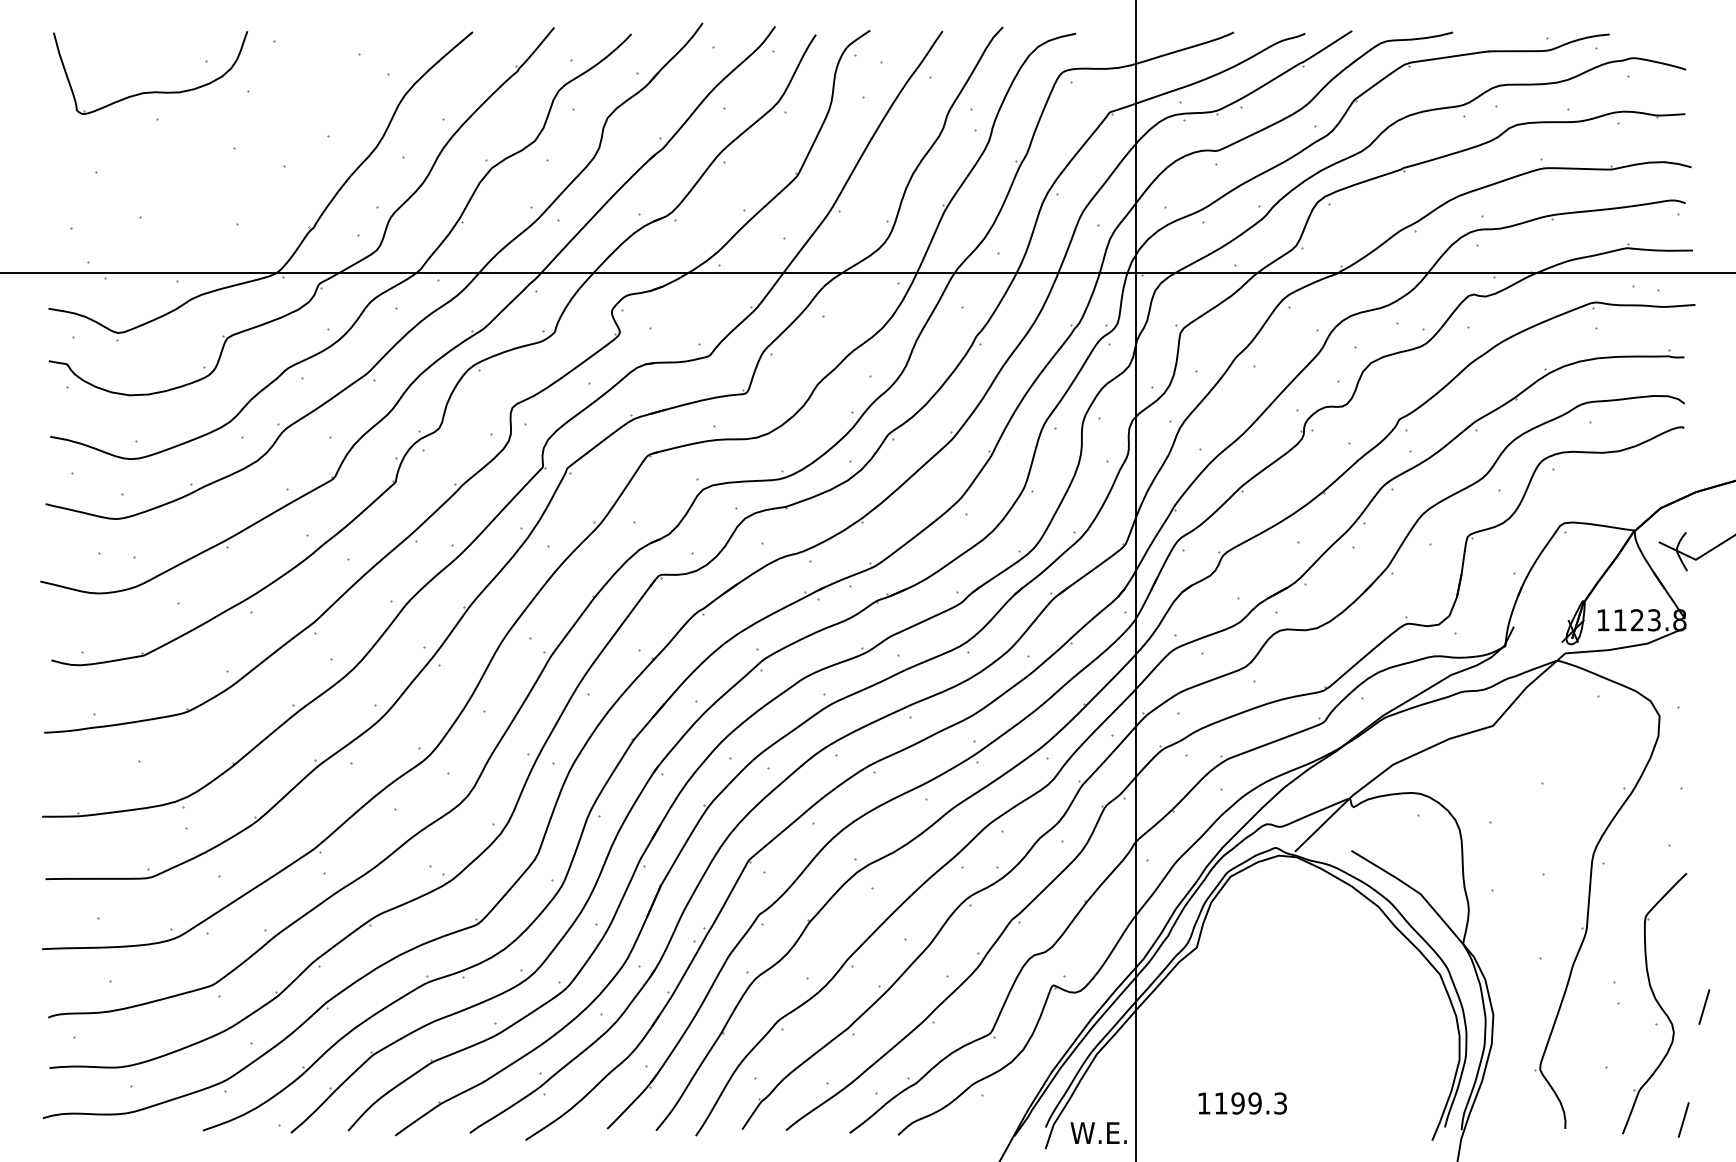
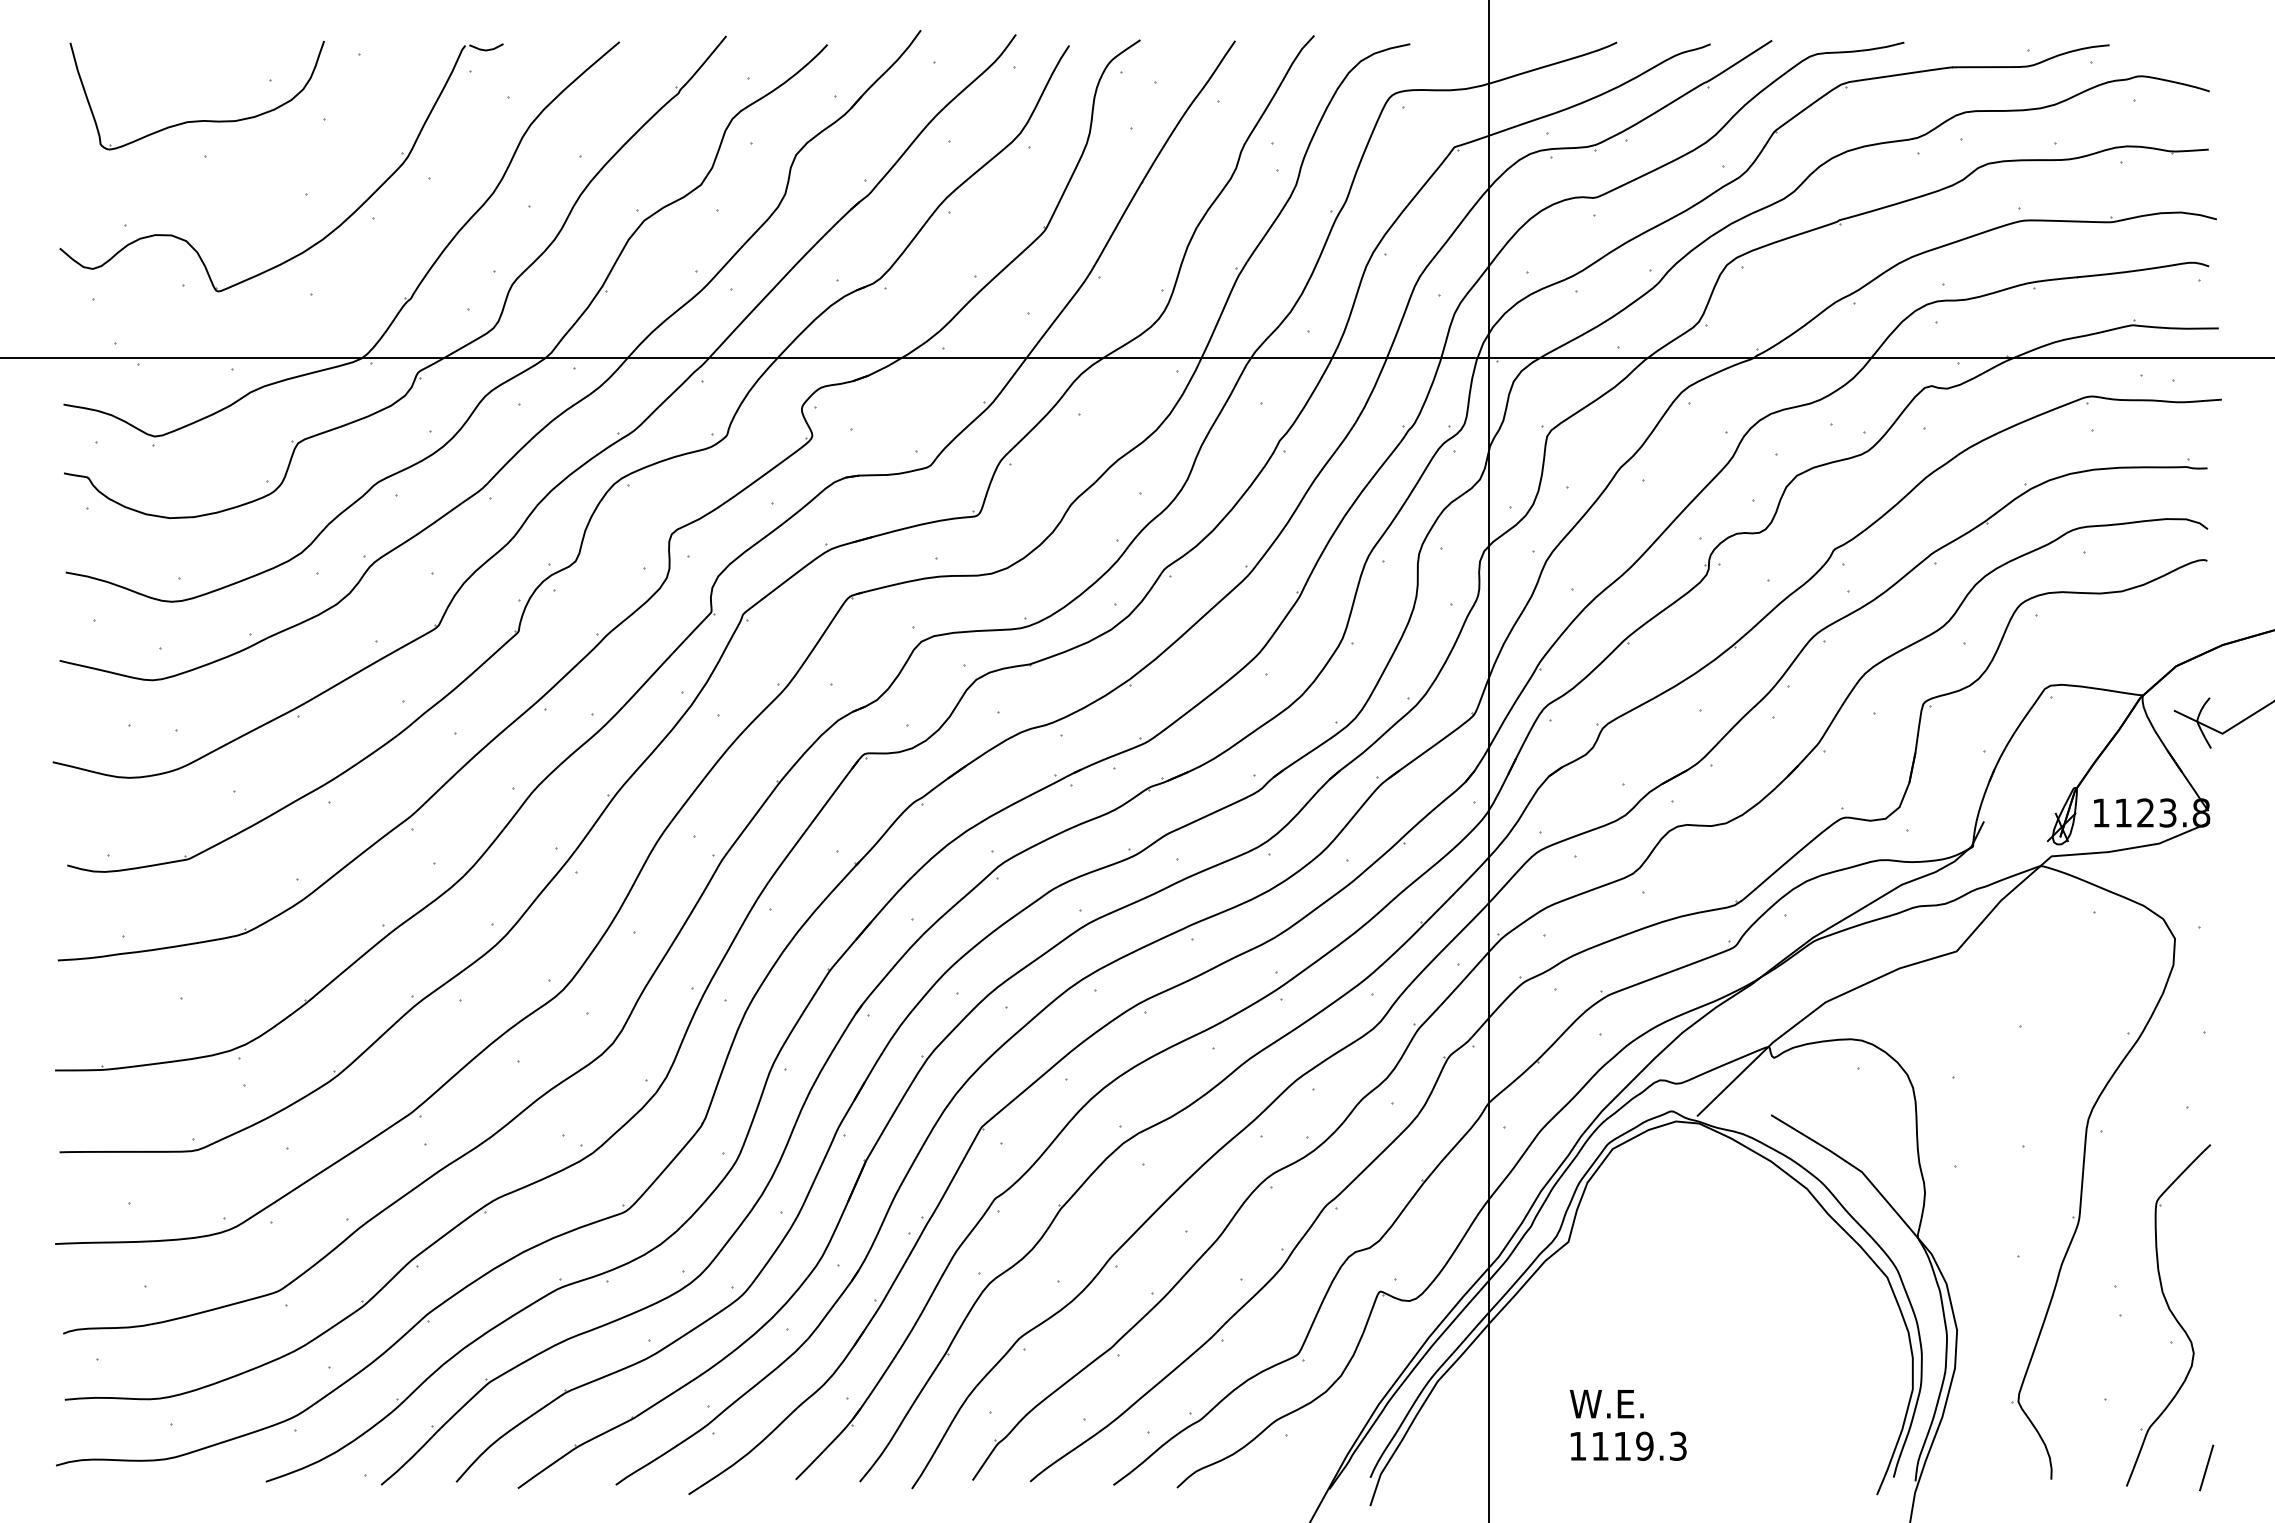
part: (251, 177) -> (329, 232), added
line: (1704, 1006) -> (2233, 1319), removed
text: (1238, 1102) -> (1622, 1445), 1199.3 -> 1119.3
text: (1098, 1133) -> (1606, 1404), moved

